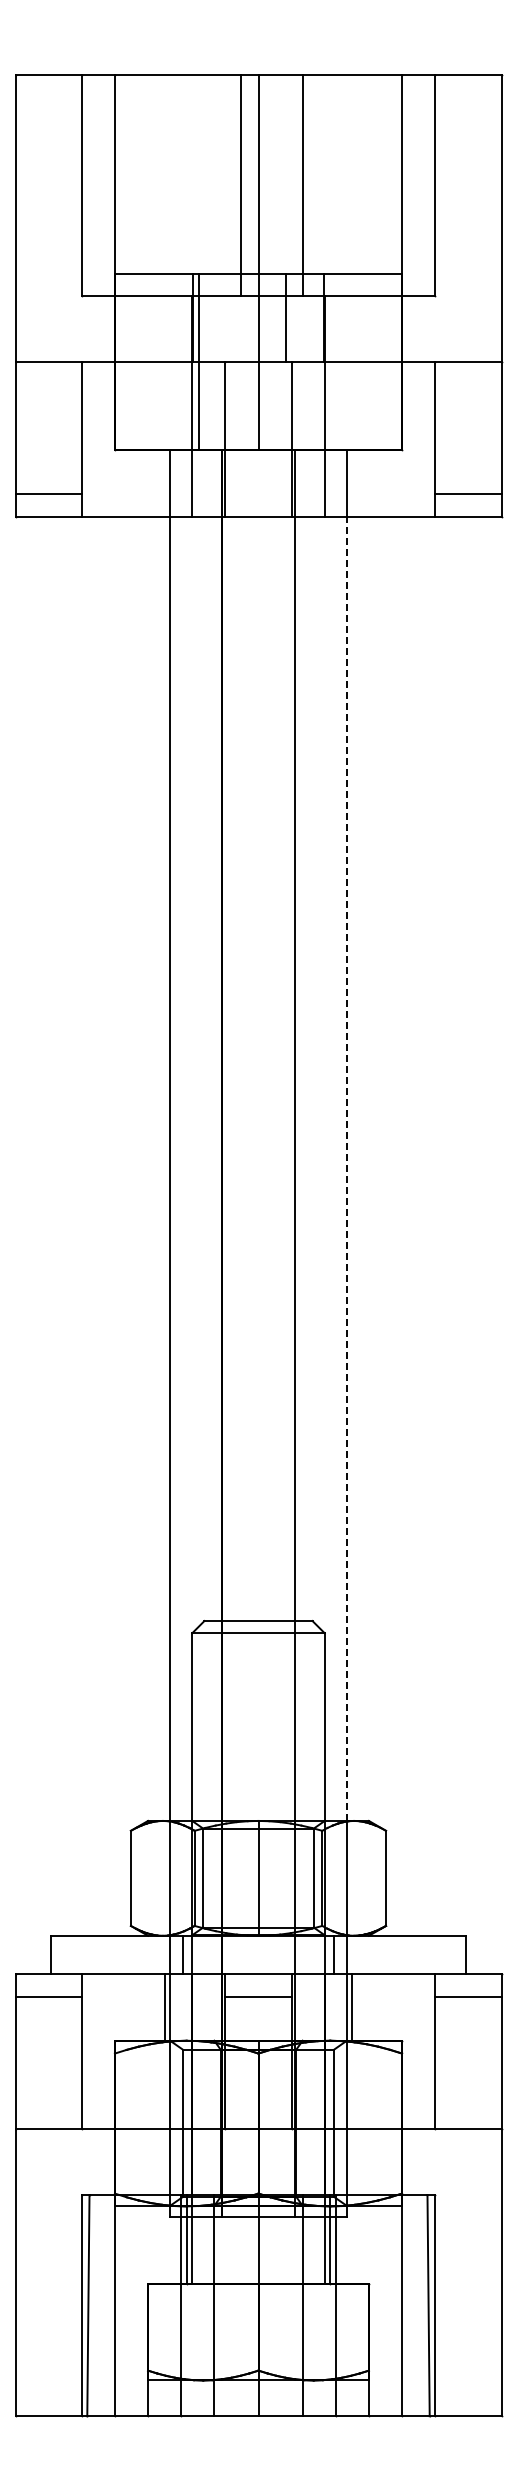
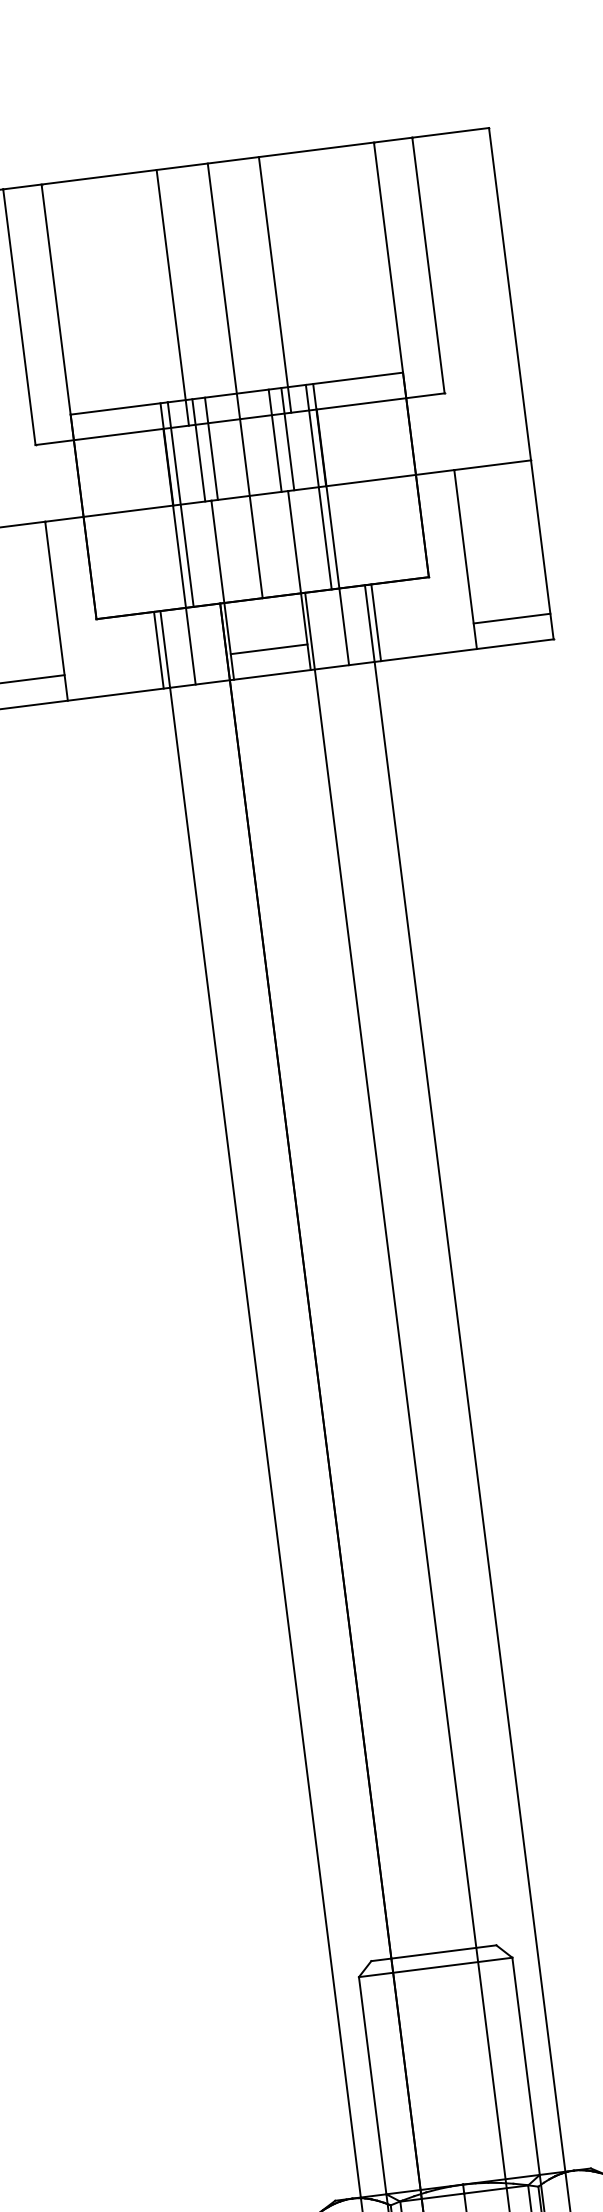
line: (241, 184) -> (172, 297), moved
line: (220, 317) -> (199, 450), added
line: (230, 317) -> (210, 448), added
line: (296, 317) -> (287, 438), added
line: (318, 361) -> (319, 486), added
line: (164, 483) -> (158, 650), added
line: (352, 483) -> (376, 622), added
line: (258, 494) -> (269, 649), added
line: (346, 1168) -> (469, 1416), dashed -> solid

